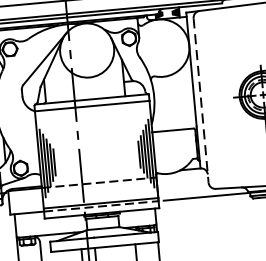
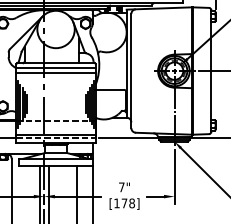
line: (201, 101) -> (131, 71), dashed -> solid
line: (92, 114) -> (55, 73), added

